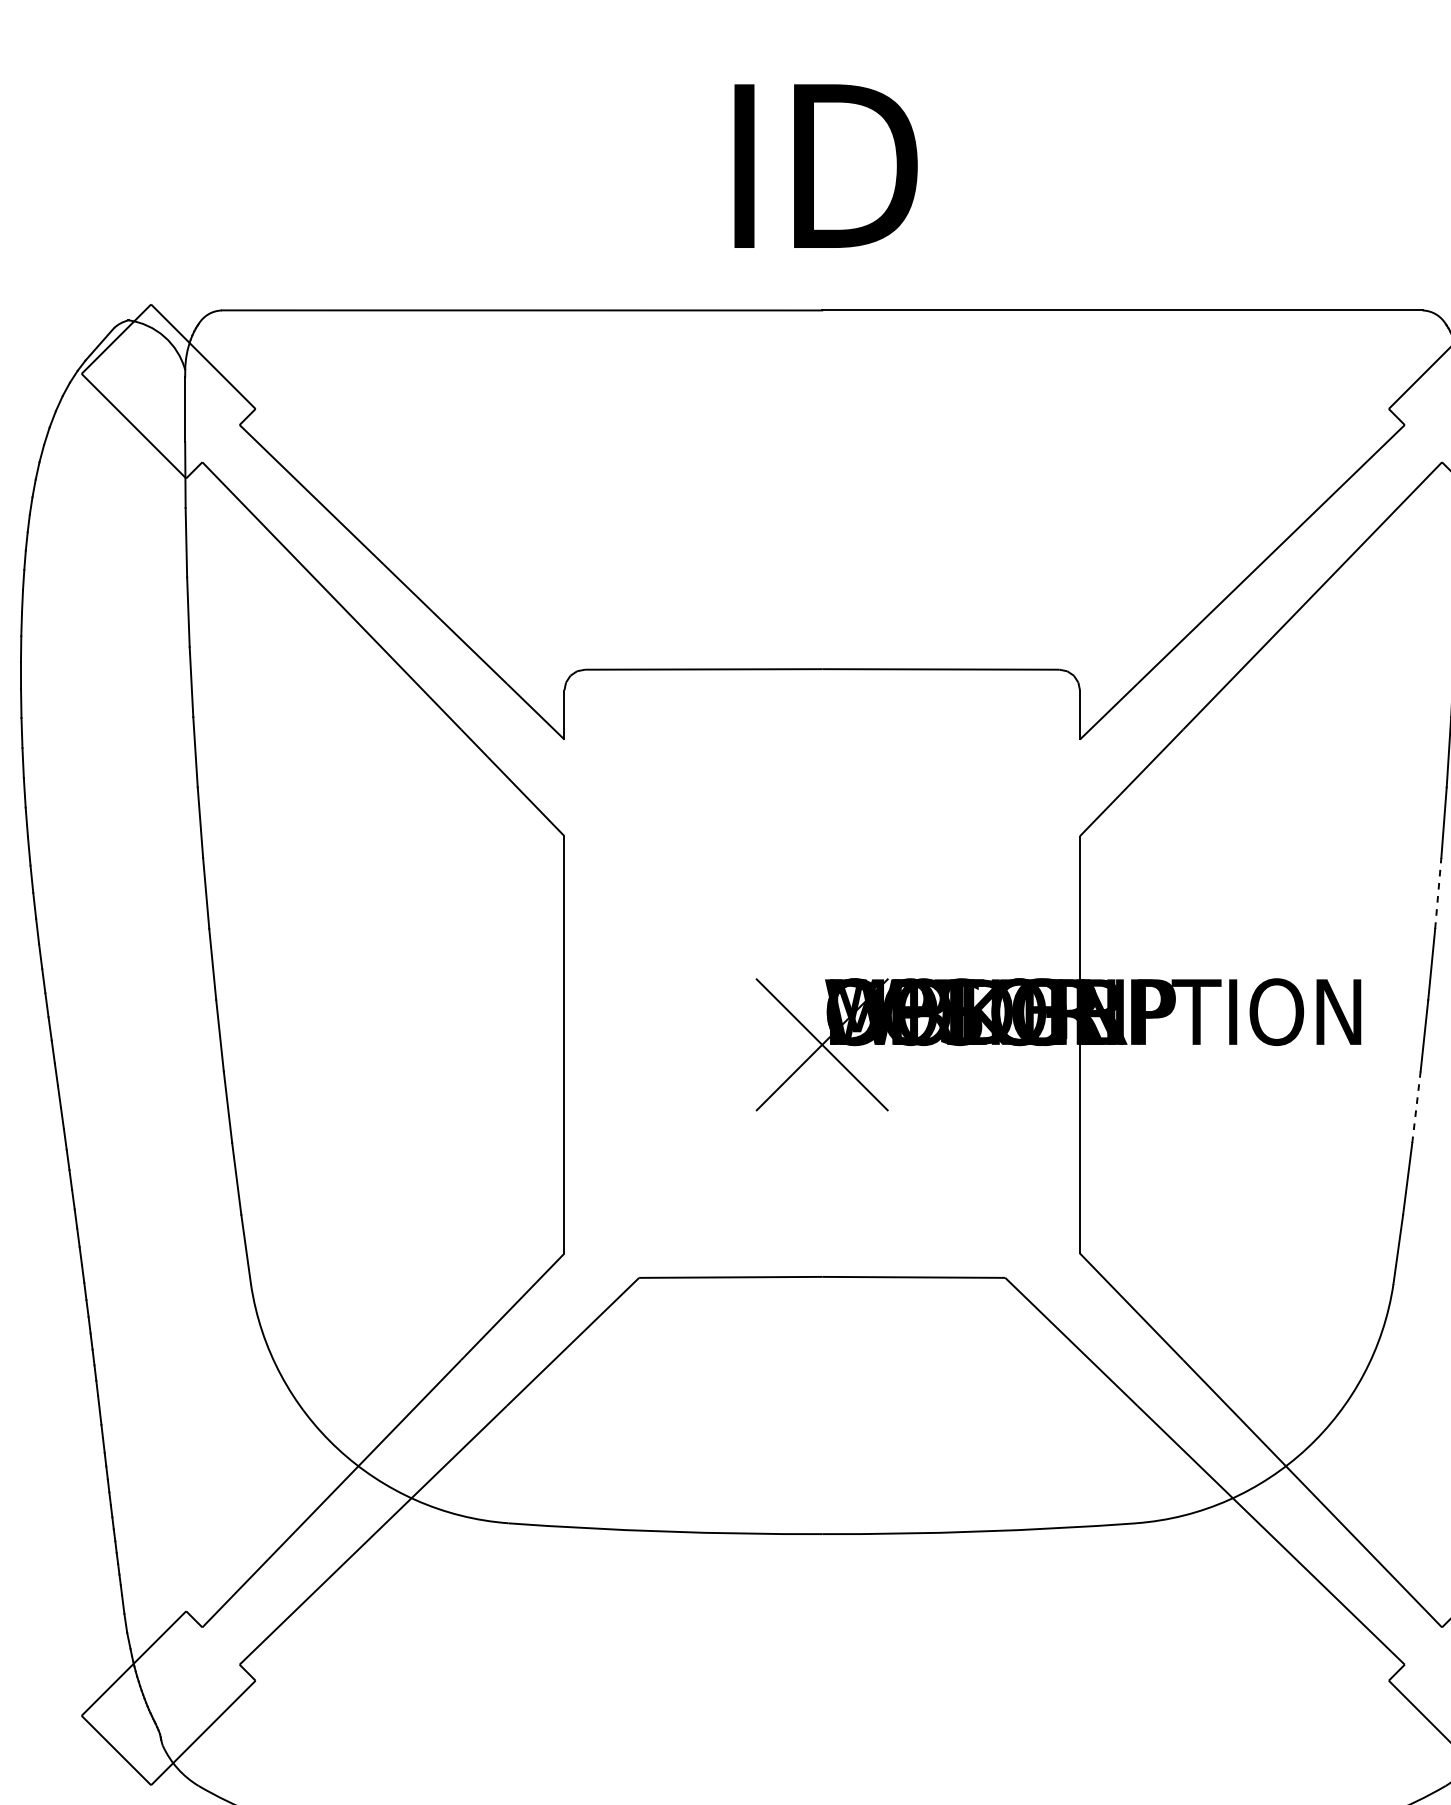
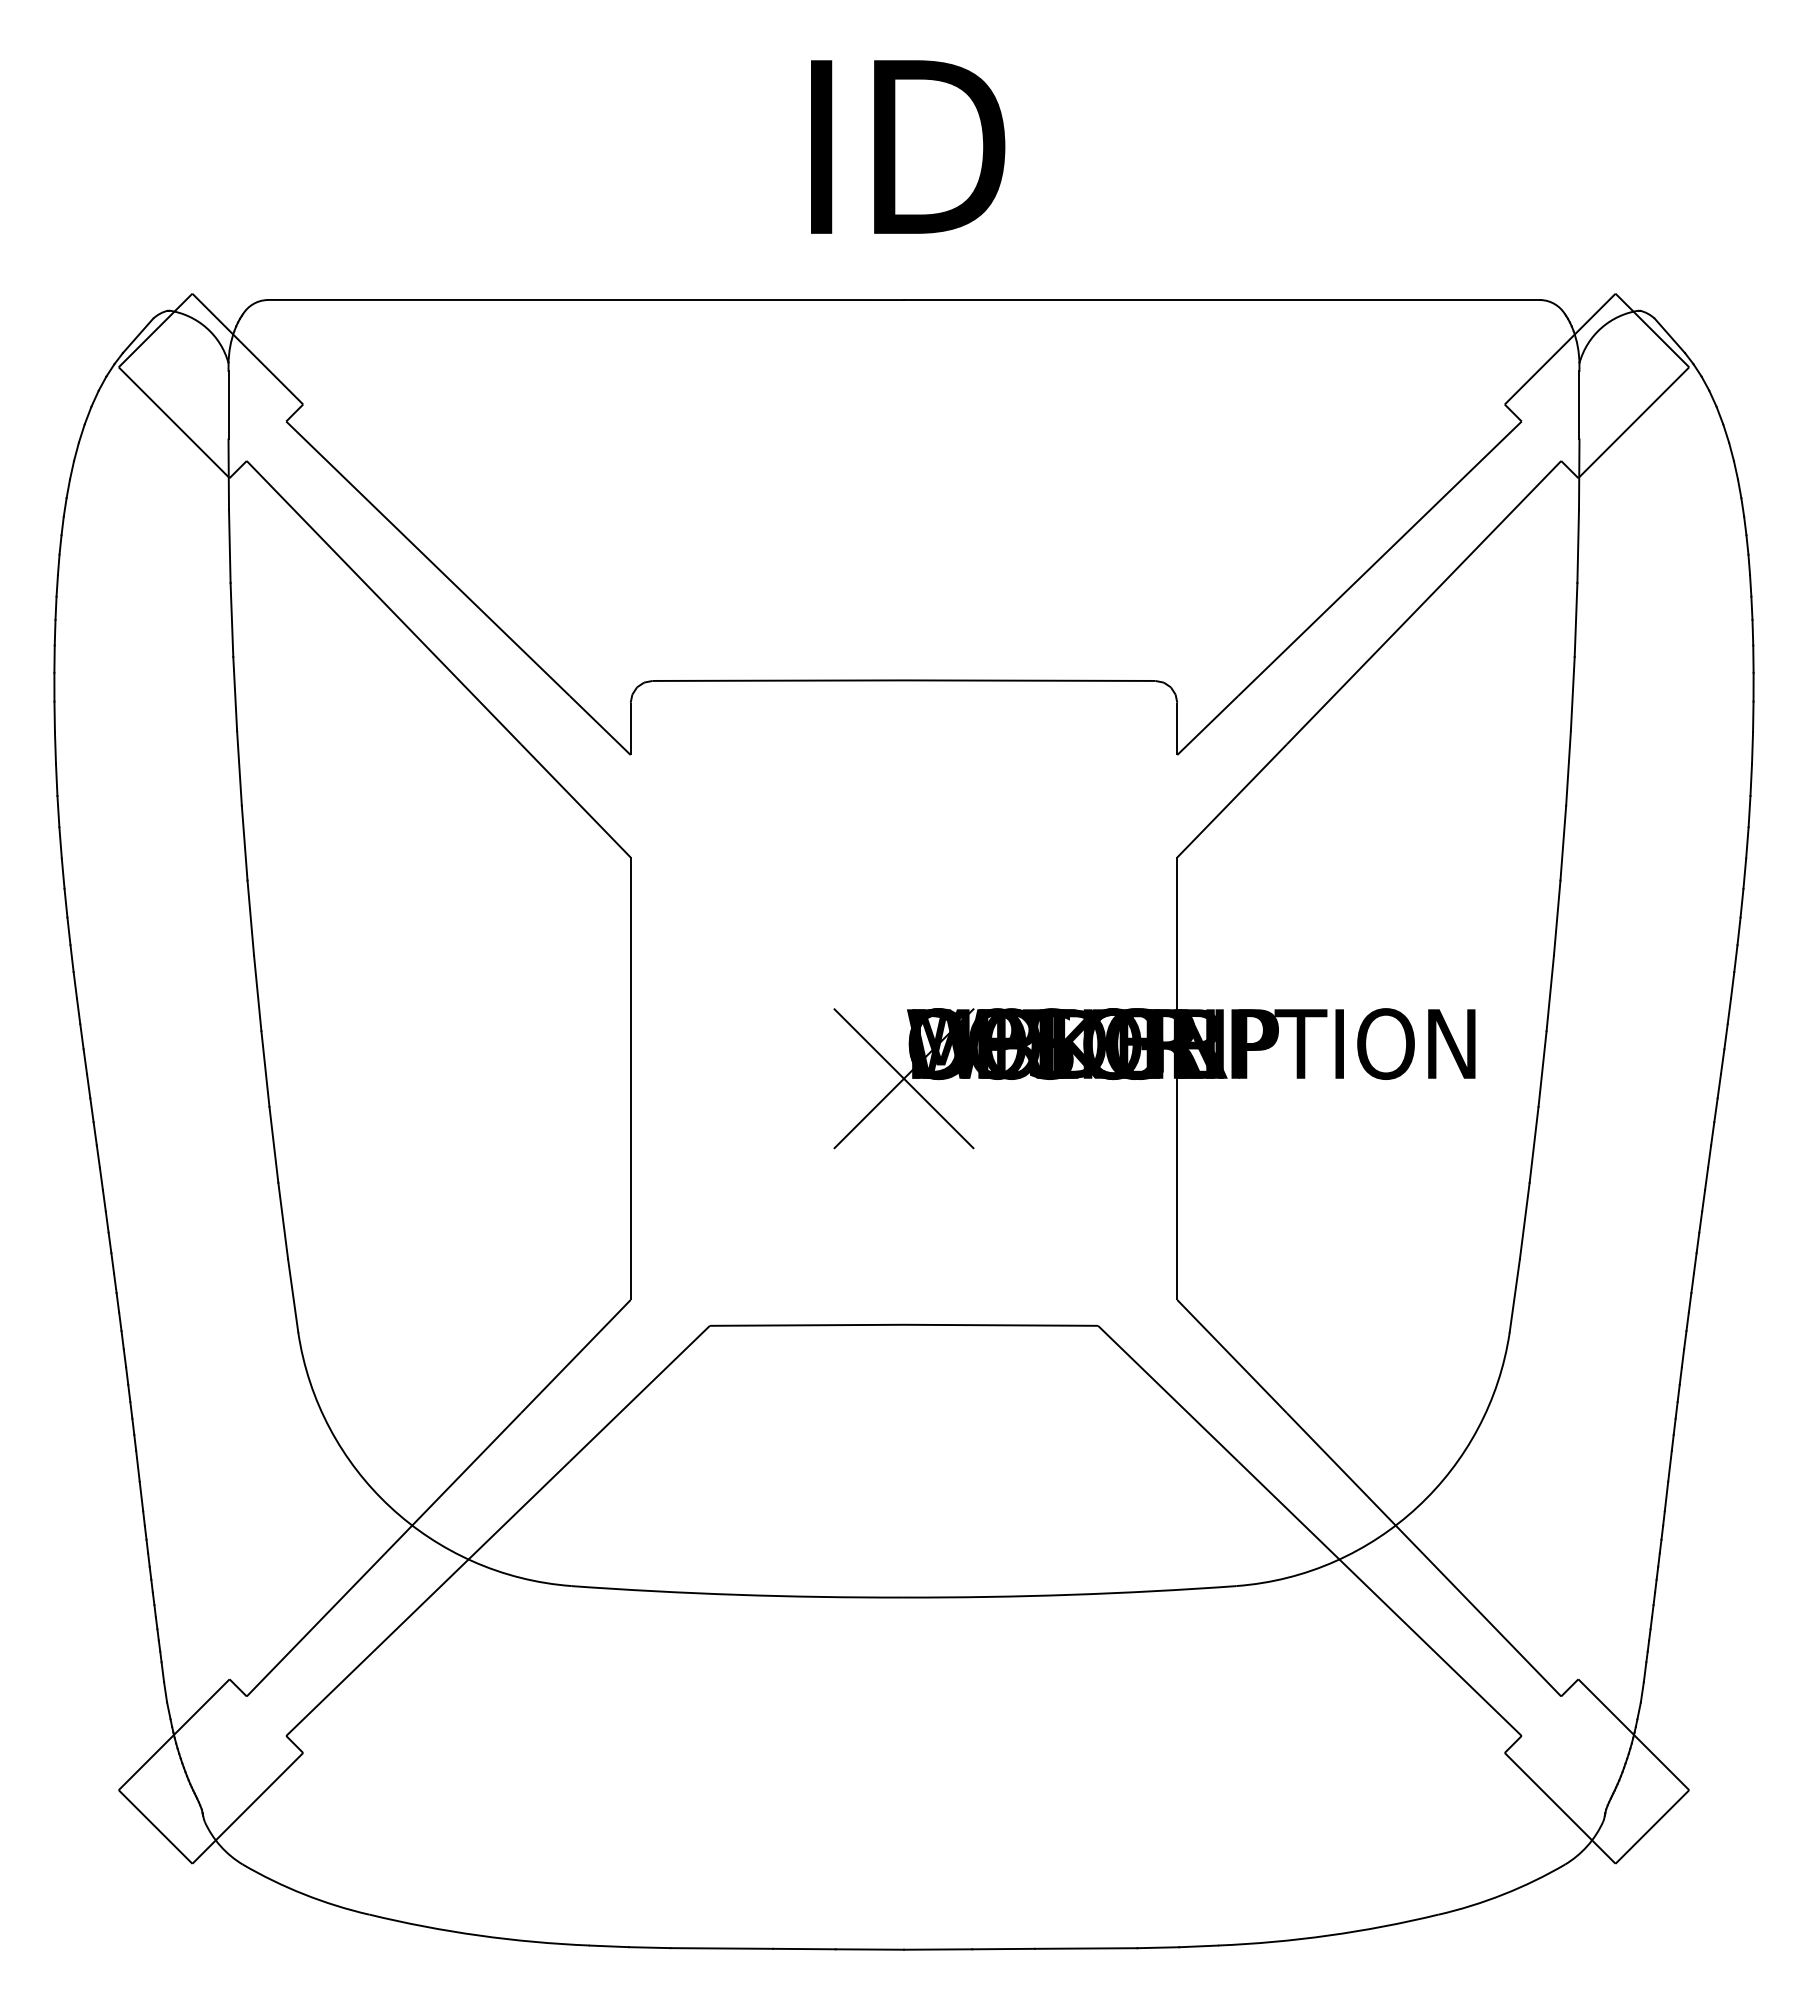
line: (1438, 893) -> (1557, 918), dashed -> solid
line: (1416, 1106) -> (1534, 1144), dashed -> solid

